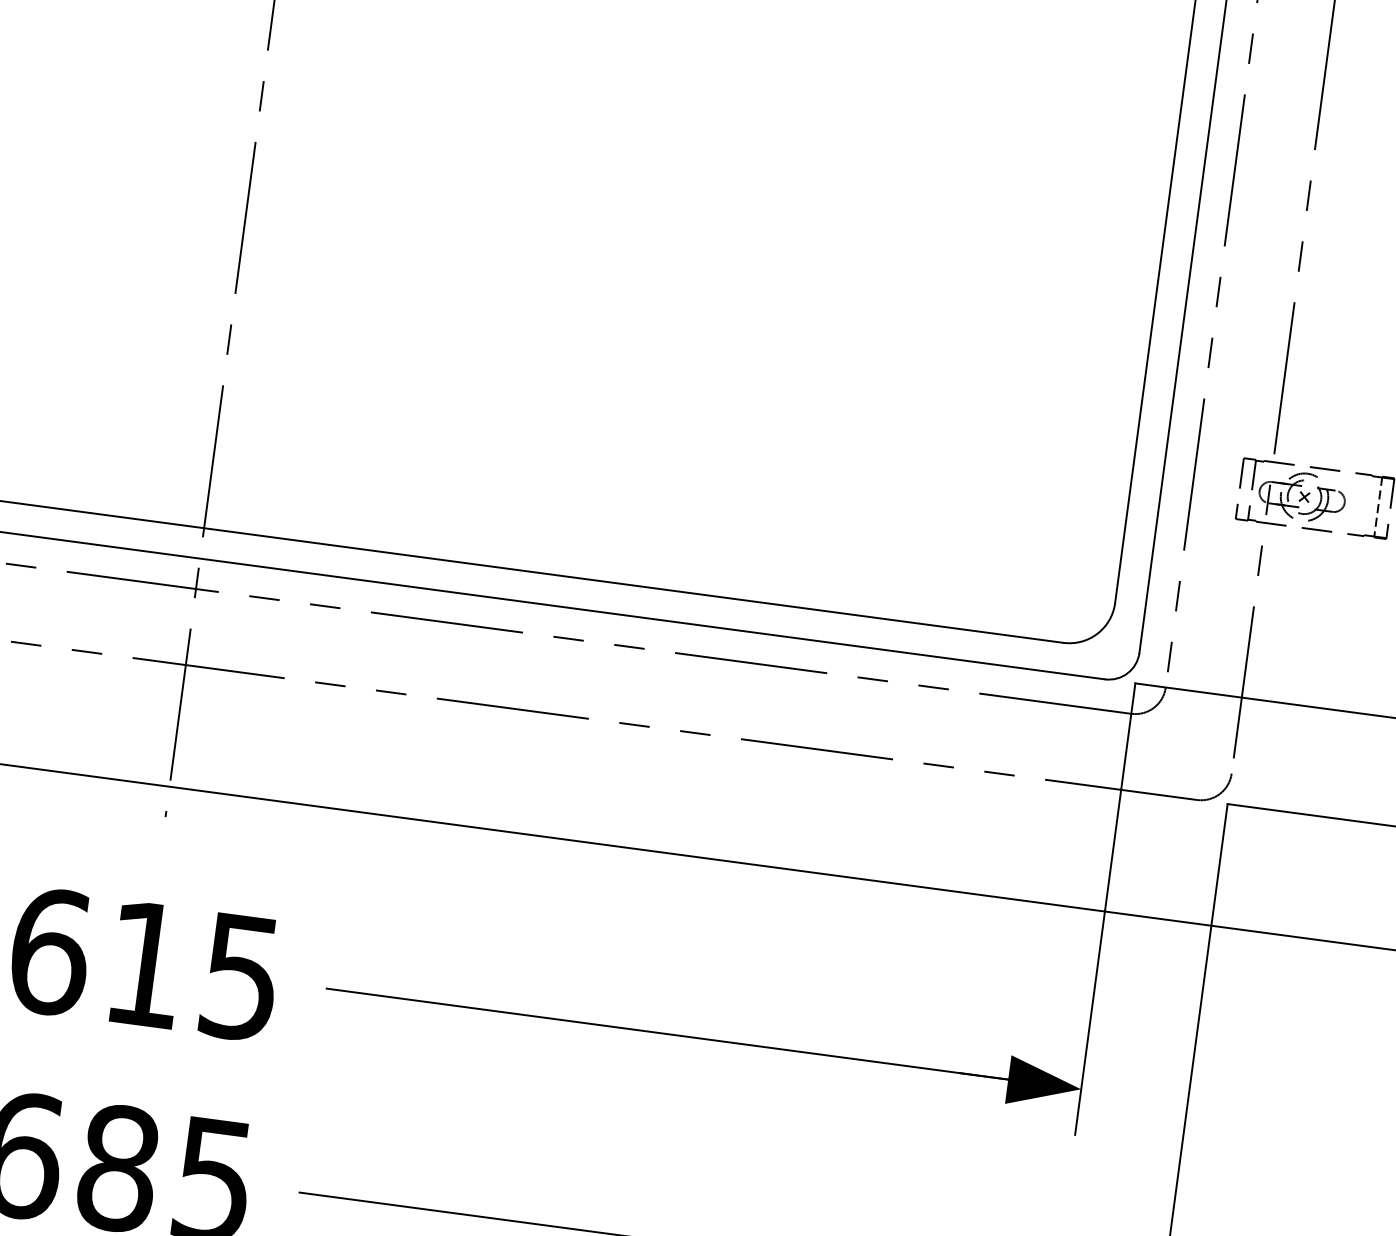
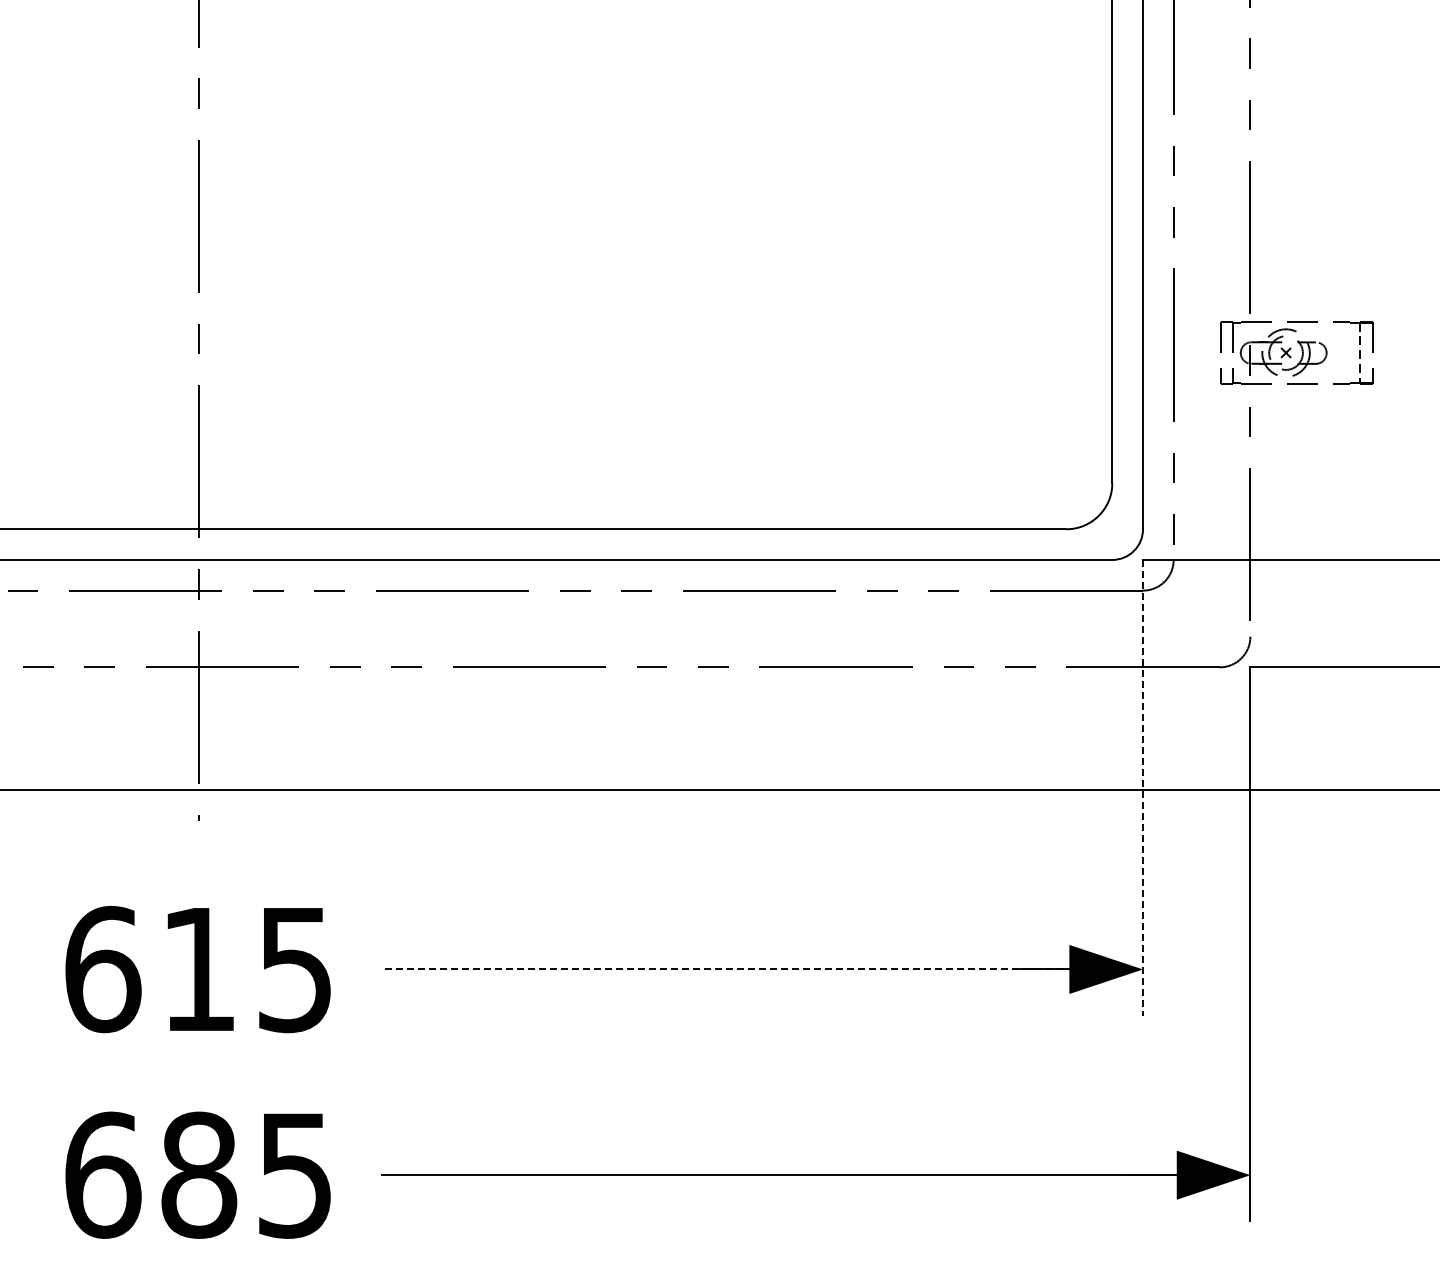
line: (1105, 909) -> (1143, 787), solid -> dashed
line: (691, 1037) -> (749, 969), solid -> dashed

